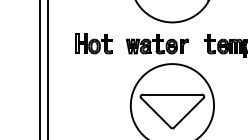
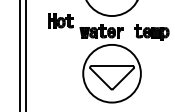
part: (93, 43) -> (60, 20), moved

